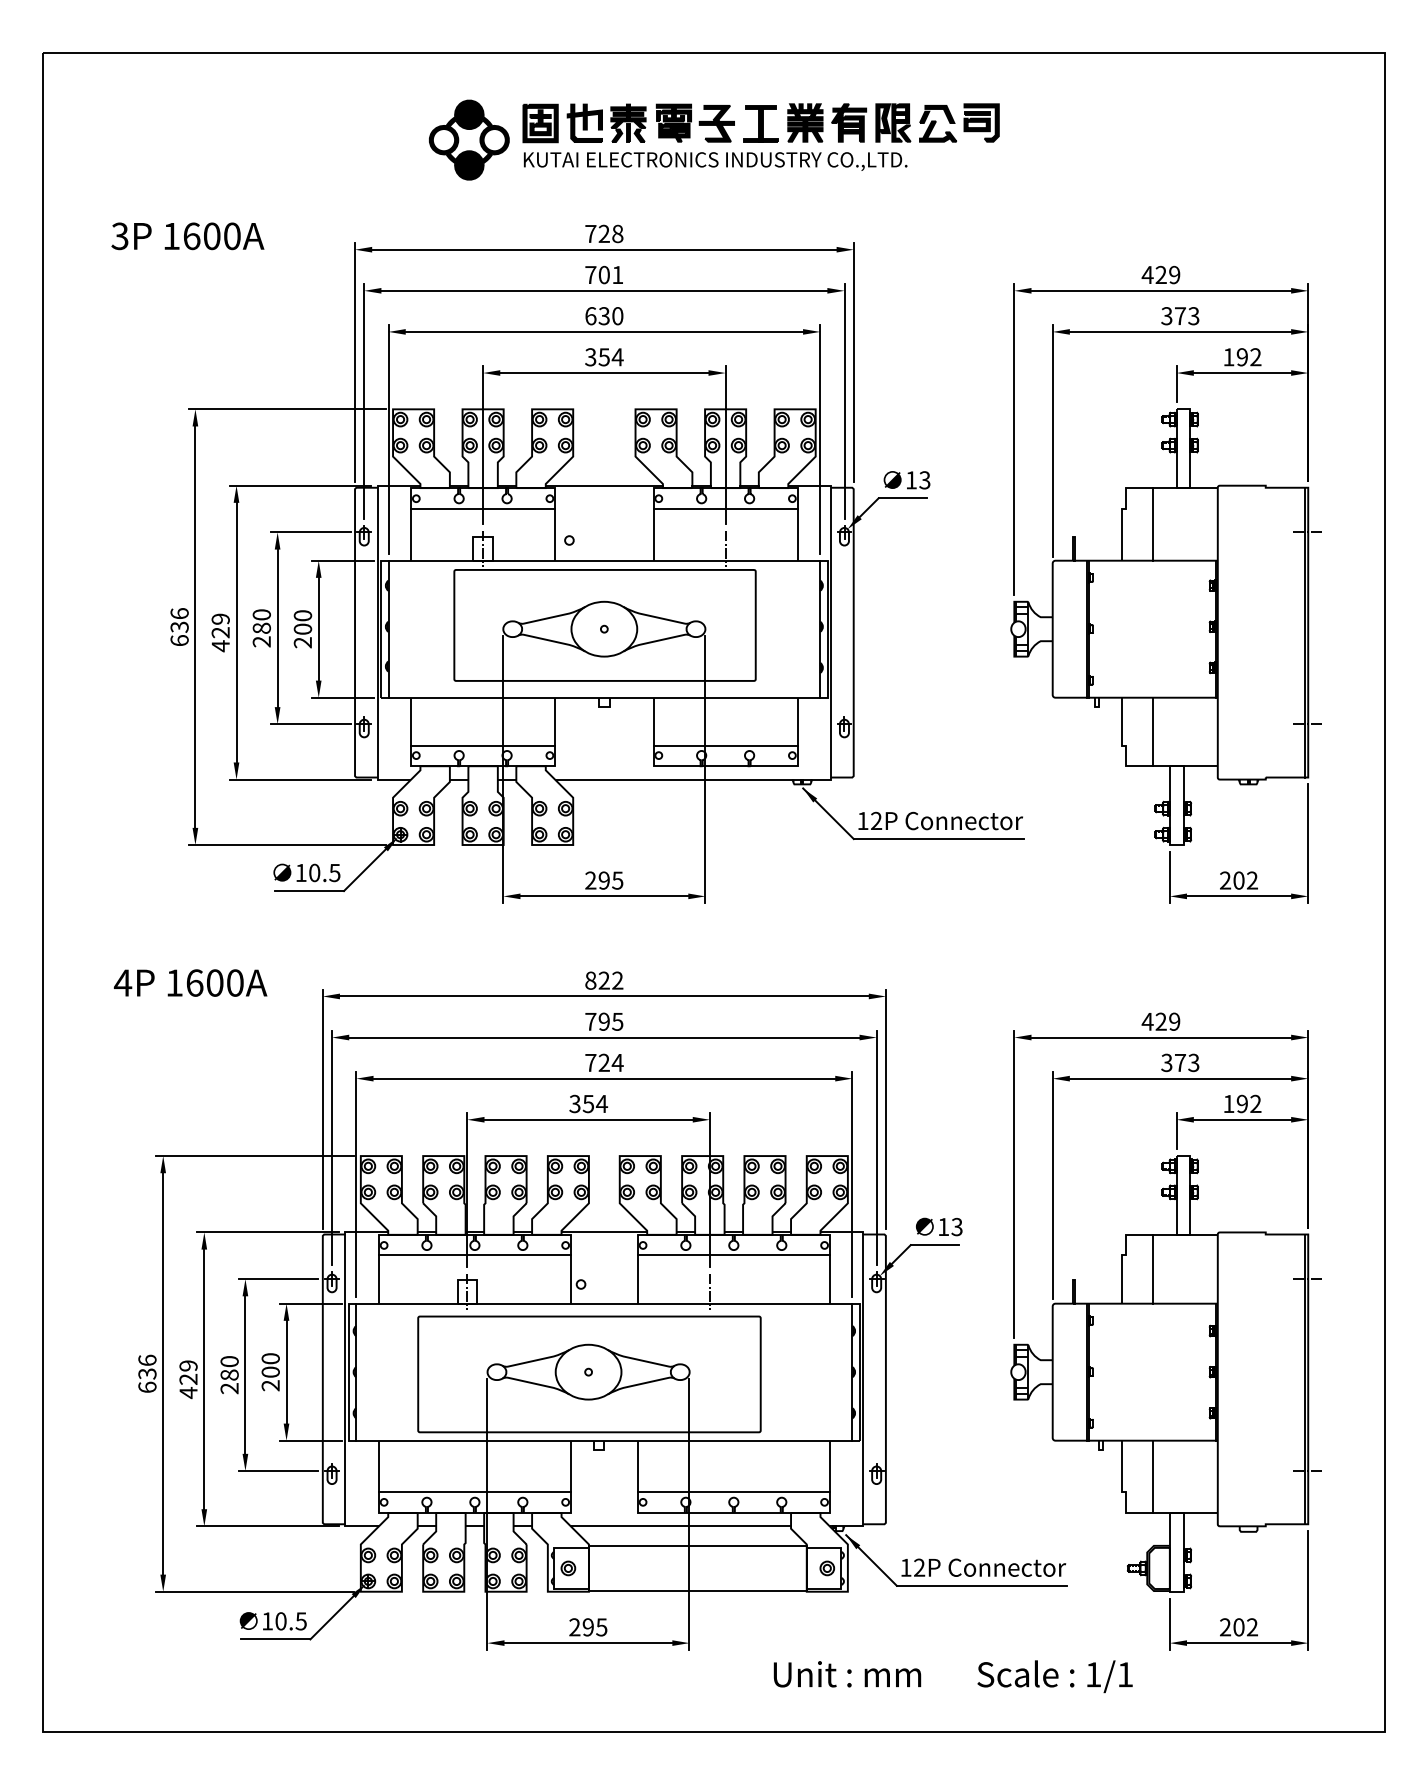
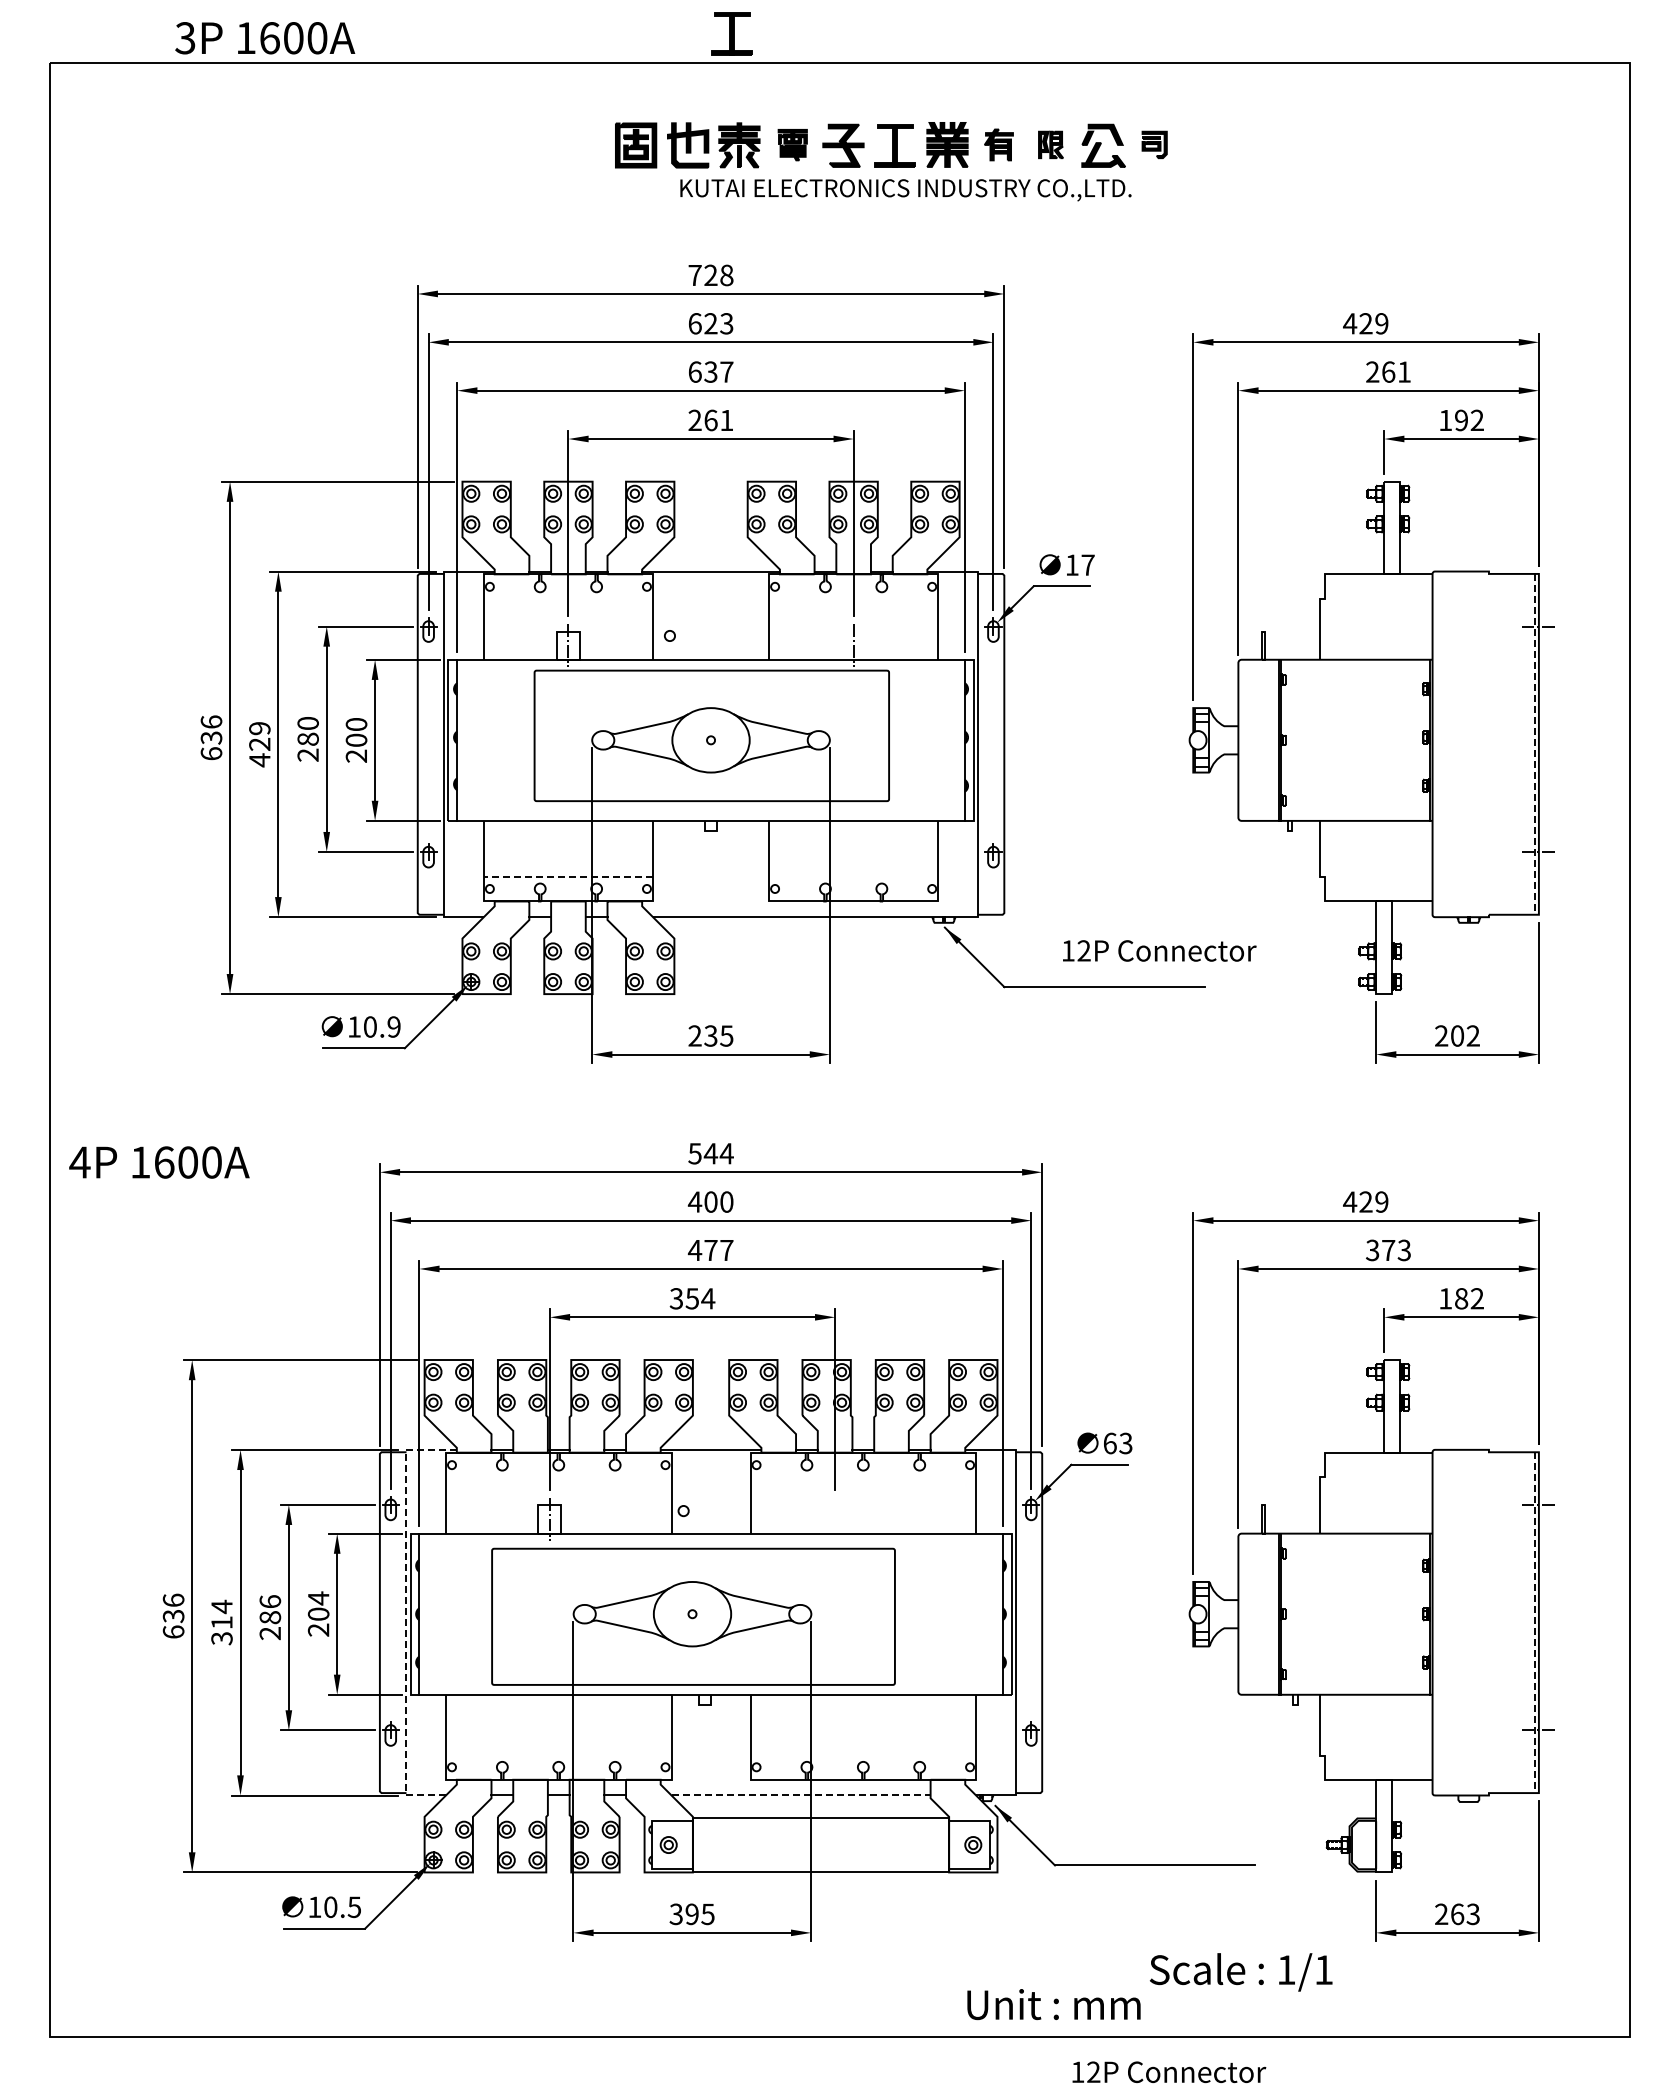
part: (621, 28) -> (731, 33), added
part: (673, 122) -> (792, 144), size x0.7
part: (848, 122) -> (998, 144), size x0.7
part: (892, 122) -> (1050, 144), size x0.6
part: (981, 122) -> (1154, 144), size x0.6
part: (468, 139) -> (551, 164), removed
text: (715, 161) -> (905, 190), moved
text: (188, 236) -> (265, 38), moved
text: (603, 274) -> (710, 323), 701 -> 623
text: (617, 315) -> (726, 371), 630 -> 637
text: (1180, 315) -> (1388, 371), 373 -> 261
text: (603, 357) -> (710, 420), 354 -> 261
text: (924, 479) -> (1087, 564), 13 -> 17
line: (483, 508) -> (568, 598), removed
line: (725, 508) -> (853, 598), removed
line: (1153, 523) -> (1356, 616), removed
line: (1304, 632) -> (1534, 744), solid -> dashed
line: (1153, 731) -> (1356, 860), removed
line: (483, 745) -> (568, 877), solid -> dashed
line: (725, 745) -> (853, 877), removed
text: (940, 820) -> (1159, 950), moved
text: (334, 872) -> (393, 1026), 10.5 -> 10.9
text: (603, 880) -> (710, 1035), 295 -> 235
text: (603, 980) -> (710, 1153), 822 -> 544
text: (190, 983) -> (159, 1162), moved
text: (603, 1021) -> (710, 1201), 795 -> 400
text: (603, 1062) -> (710, 1249), 724 -> 477
text: (1242, 1103) -> (1461, 1298), 192 -> 182
text: (943, 1227) -> (1110, 1443), 13 -> 63
line: (474, 1255) -> (558, 1476), removed
line: (733, 1255) -> (863, 1476), removed
line: (1153, 1268) -> (1356, 1492), removed
line: (710, 1291) -> (835, 1519), removed
text: (270, 1358) -> (318, 1598), 200 -> 204
text: (228, 1361) -> (269, 1601), 280 -> 286
line: (345, 1374) -> (406, 1617), solid -> dashed
text: (188, 1379) -> (221, 1622), 429 -> 314
line: (1304, 1380) -> (1534, 1623), solid -> dashed
line: (1153, 1476) -> (1356, 1736), removed
line: (474, 1492) -> (558, 1755), removed
line: (733, 1492) -> (863, 1755), removed
line: (681, 1526) -> (801, 1795), solid -> dashed
text: (983, 1567) -> (1169, 2071), moved
text: (574, 1627) -> (675, 1914), 295 -> 395
text: (1245, 1627) -> (1465, 1914), 202 -> 263
text: (847, 1674) -> (1053, 2004), moved

